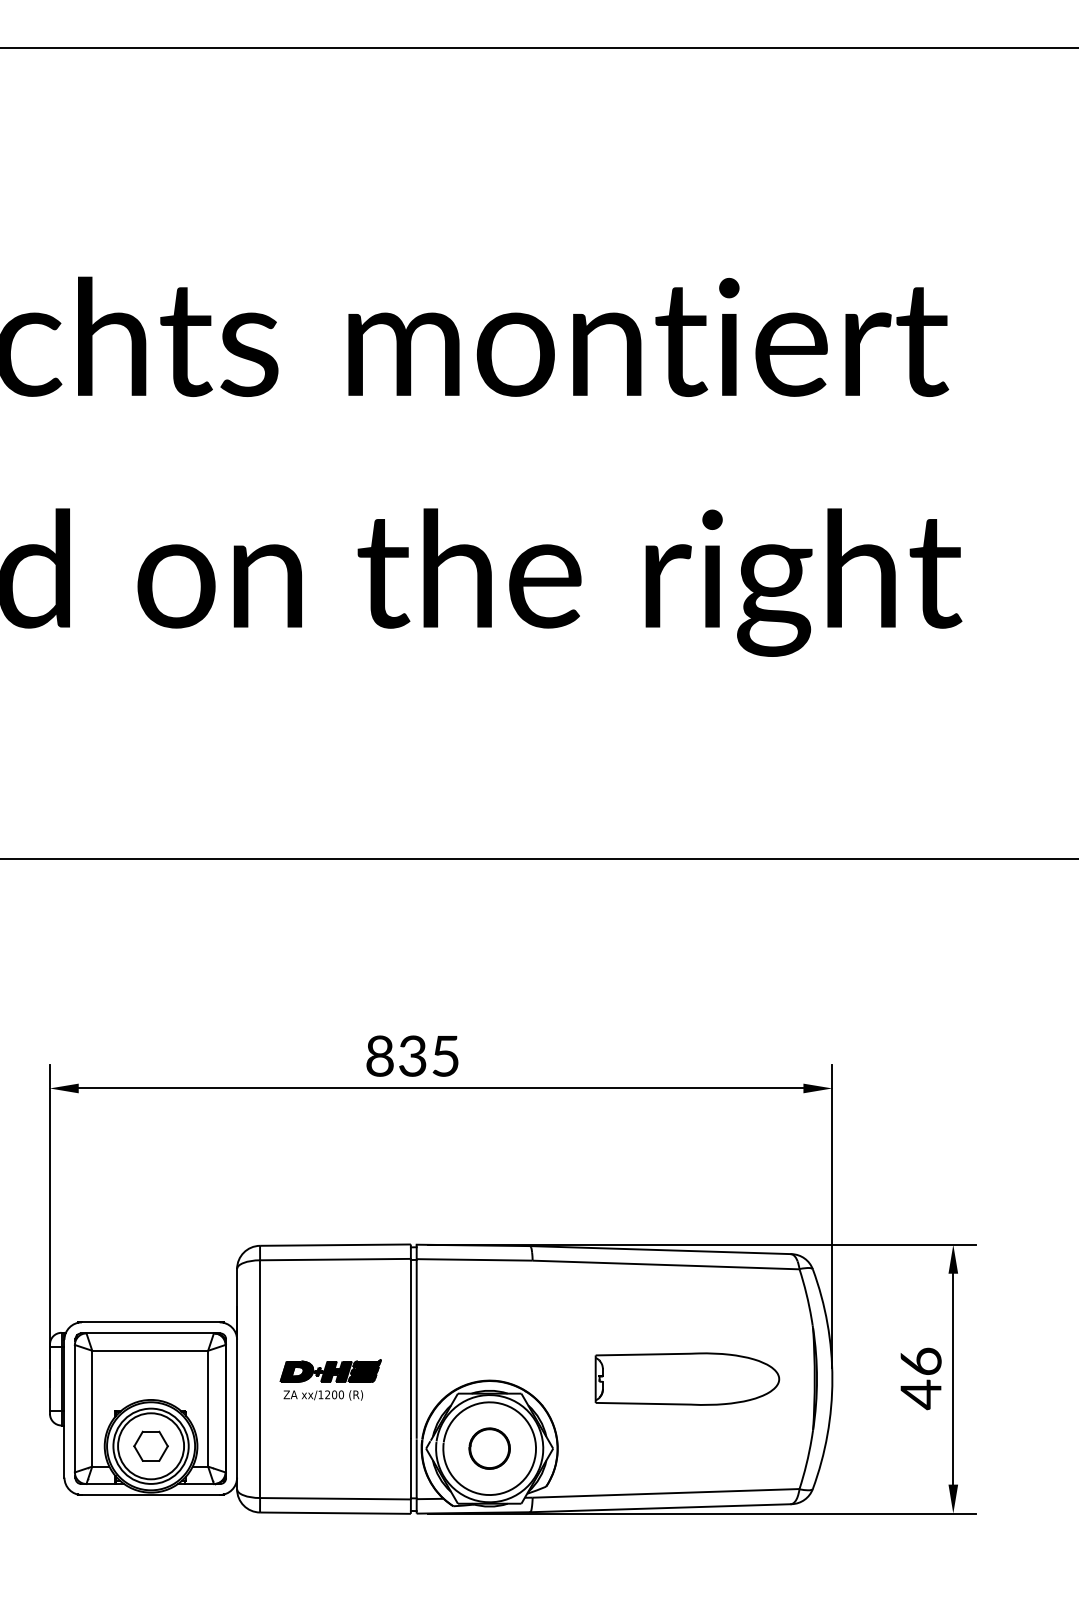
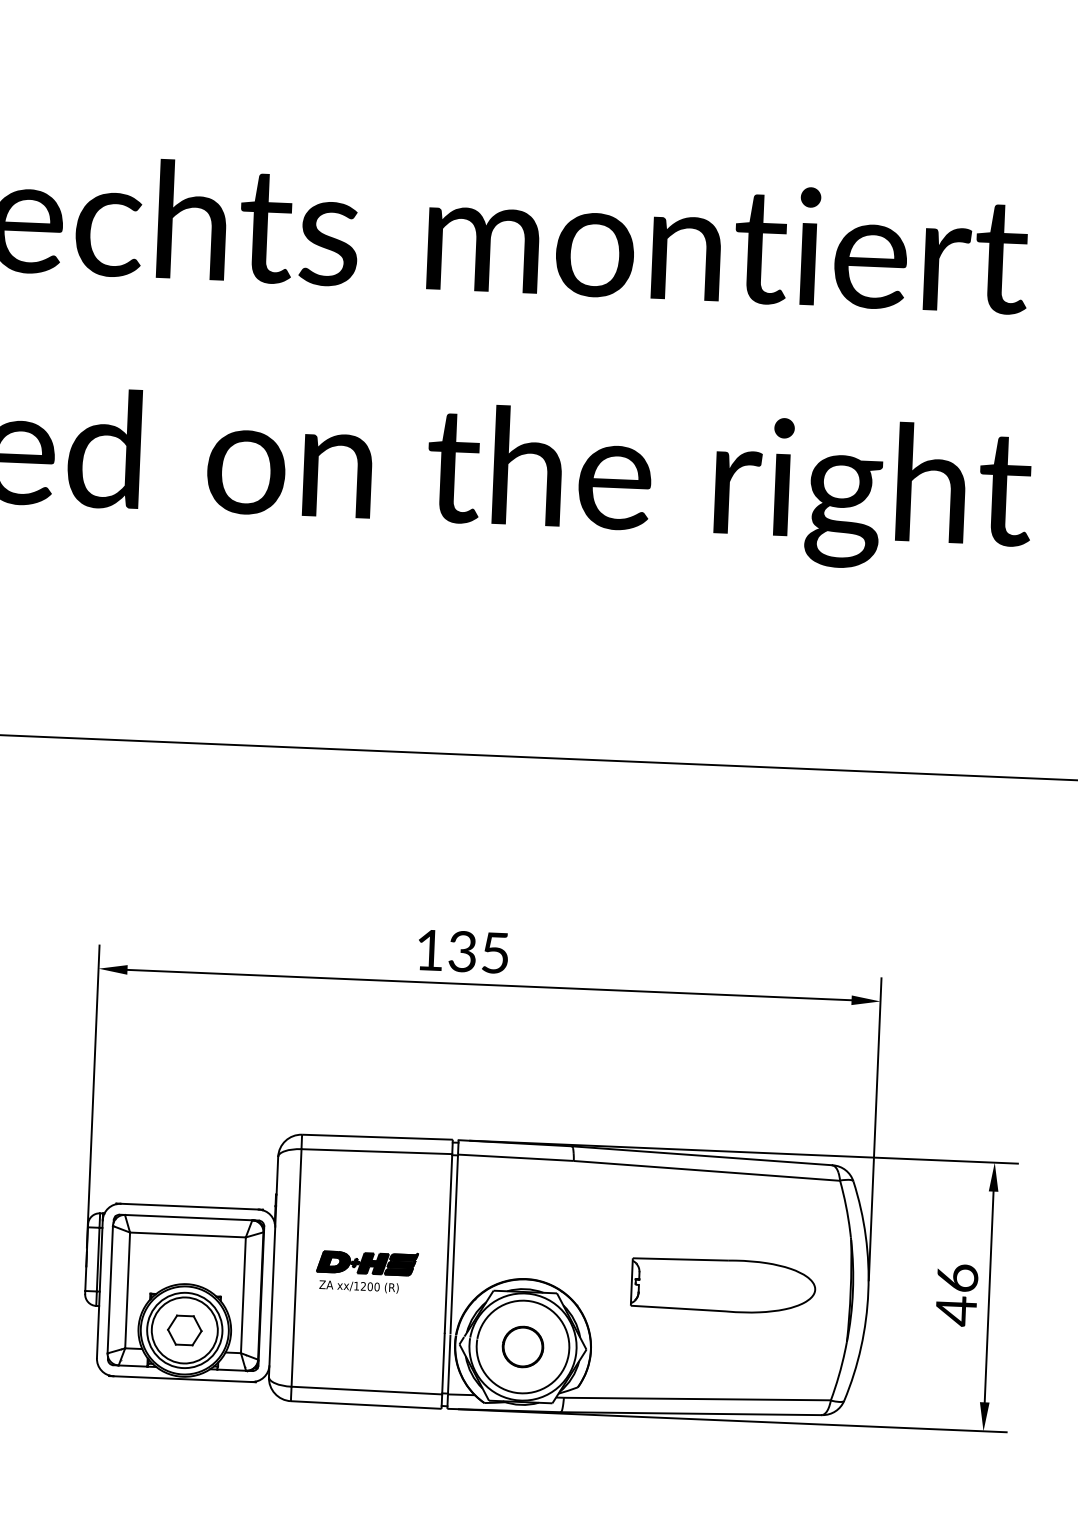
text: (379, 1055) -> (429, 949), 835 -> 135

